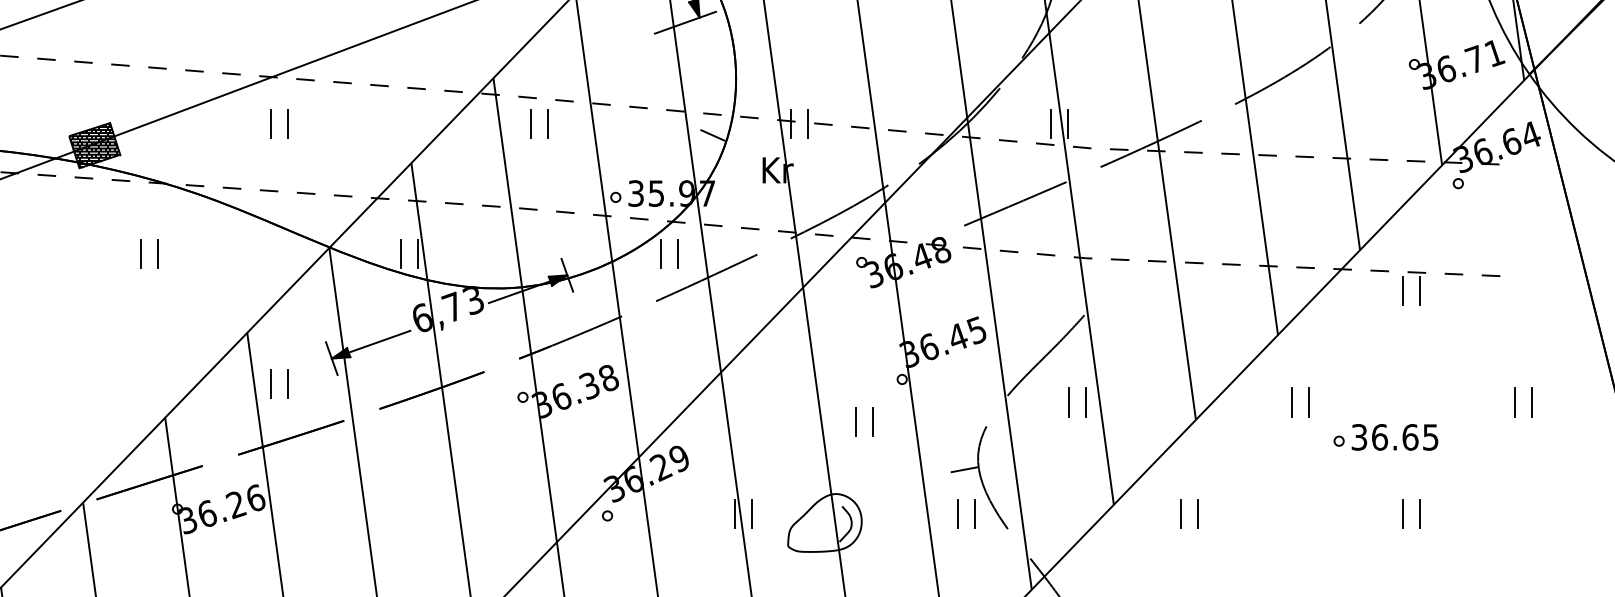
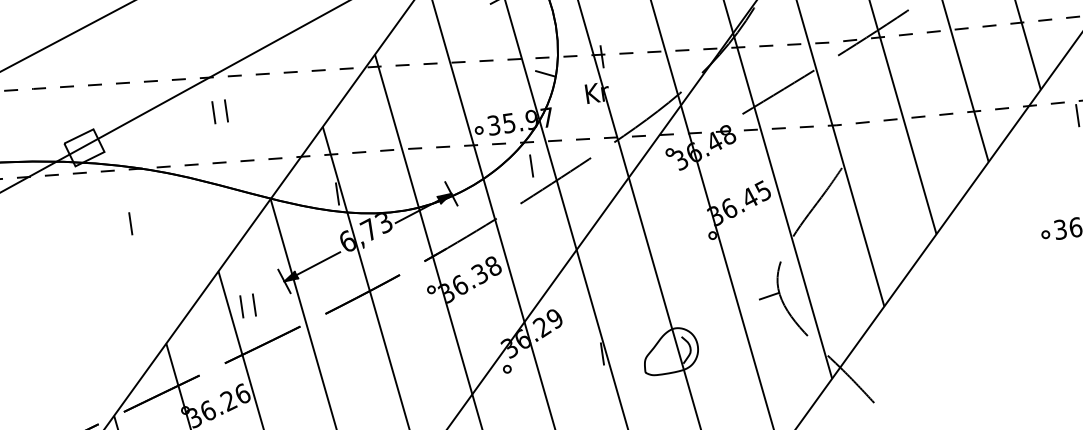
line: (530, 123) -> (407, 84), removed
line: (547, 123) -> (420, 82), removed
line: (807, 123) -> (614, 54), removed
line: (1050, 123) -> (795, 28), removed
line: (1067, 123) -> (808, 26), removed
hatch: (94, 145) -> (84, 147), removed
line: (158, 253) -> (143, 221), removed
line: (401, 253) -> (325, 195), removed
line: (660, 253) -> (518, 167), removed
line: (1069, 402) -> (840, 234), removed
line: (1086, 402) -> (852, 232), removed
line: (1292, 402) -> (1006, 210), removed
line: (1308, 402) -> (1018, 209), removed
line: (856, 422) -> (683, 272), removed
line: (872, 422) -> (695, 270), removed
line: (751, 513) -> (614, 351), removed
line: (957, 513) -> (768, 329), removed
line: (974, 513) -> (781, 327), removed
line: (1180, 513) -> (935, 305), removed
line: (1197, 513) -> (947, 303), removed

